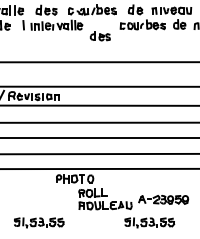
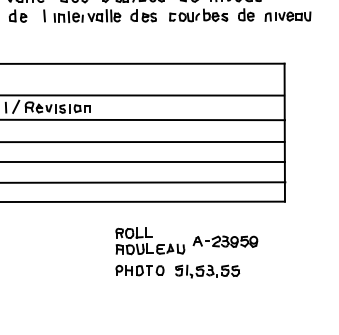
part: (100, 35) -> (143, 15), moved
part: (74, 178) -> (139, 270), moved
part: (39, 222) -> (64, 271), removed

